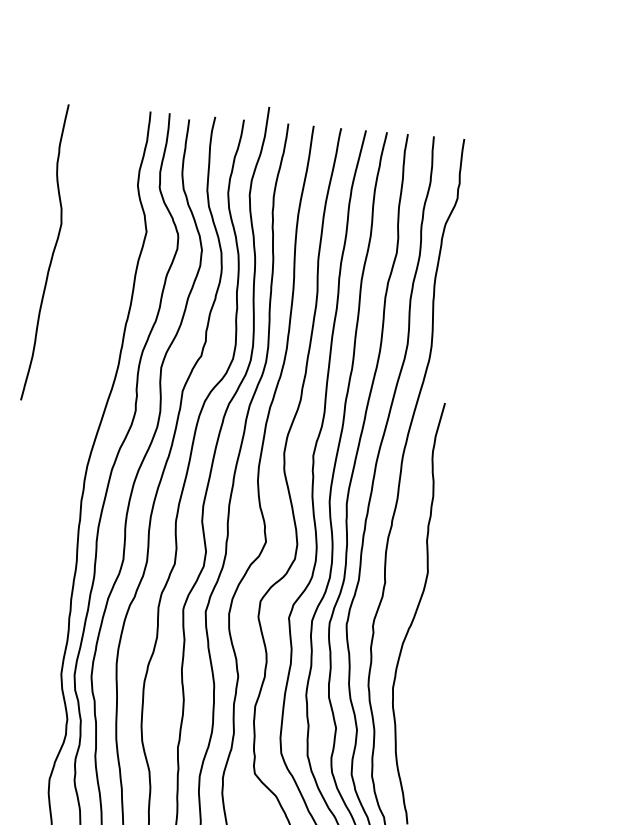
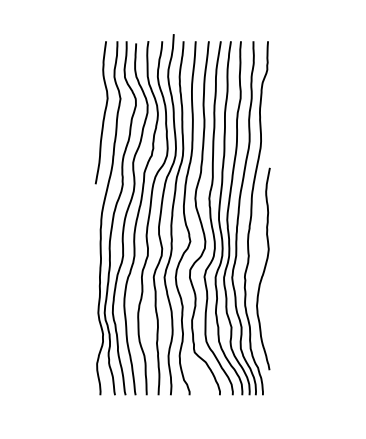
curve: (50, 254) -> (103, 113), moved

